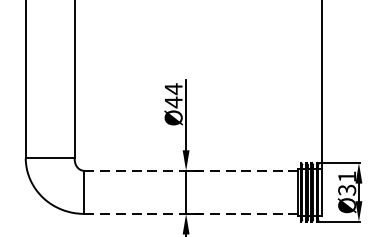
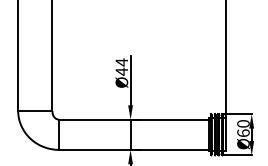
line: (191, 170) -> (134, 119), dashed -> solid
text: (347, 183) -> (243, 128), Ø31 -> Ø60
line: (191, 213) -> (134, 149), dashed -> solid

